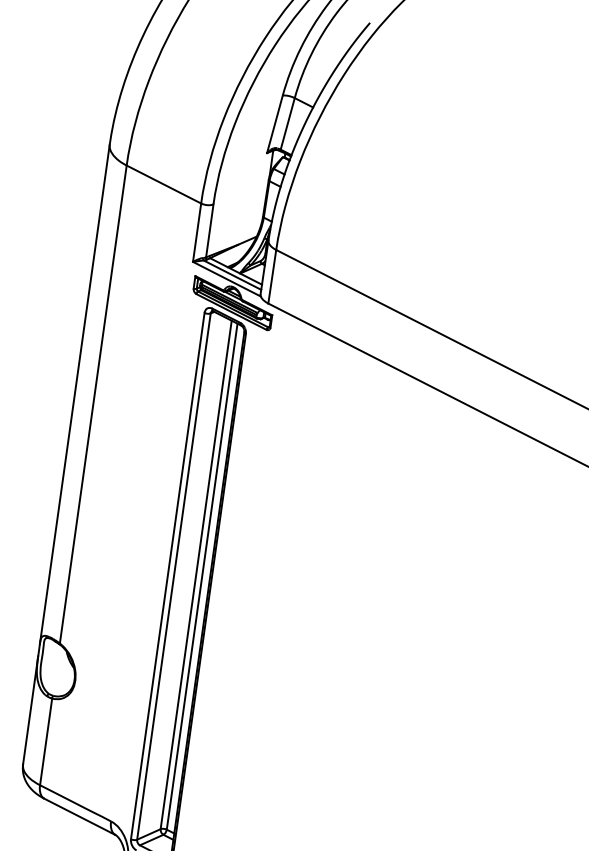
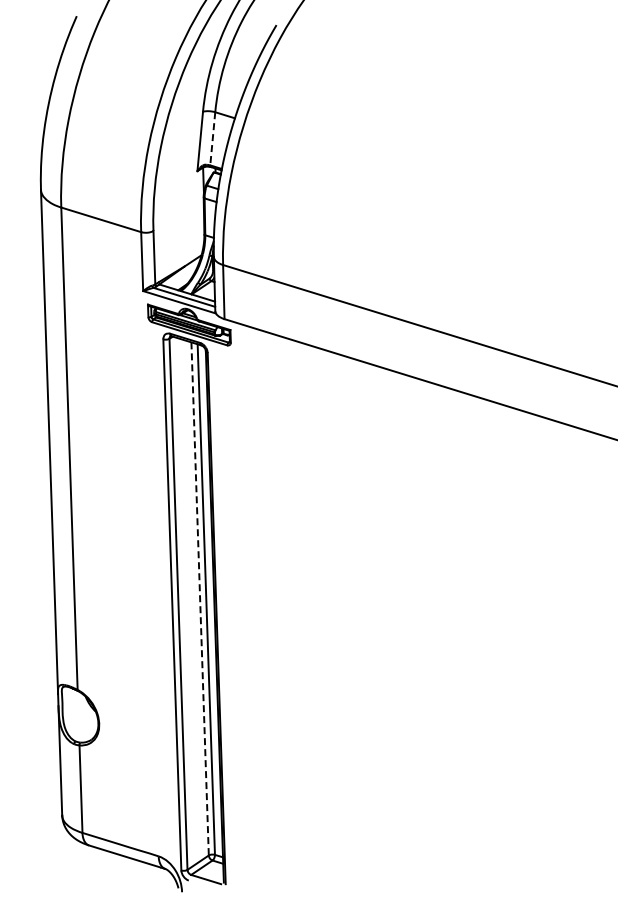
line: (287, 123) -> (212, 138), solid -> dashed
line: (196, 574) -> (200, 598), solid -> dashed

